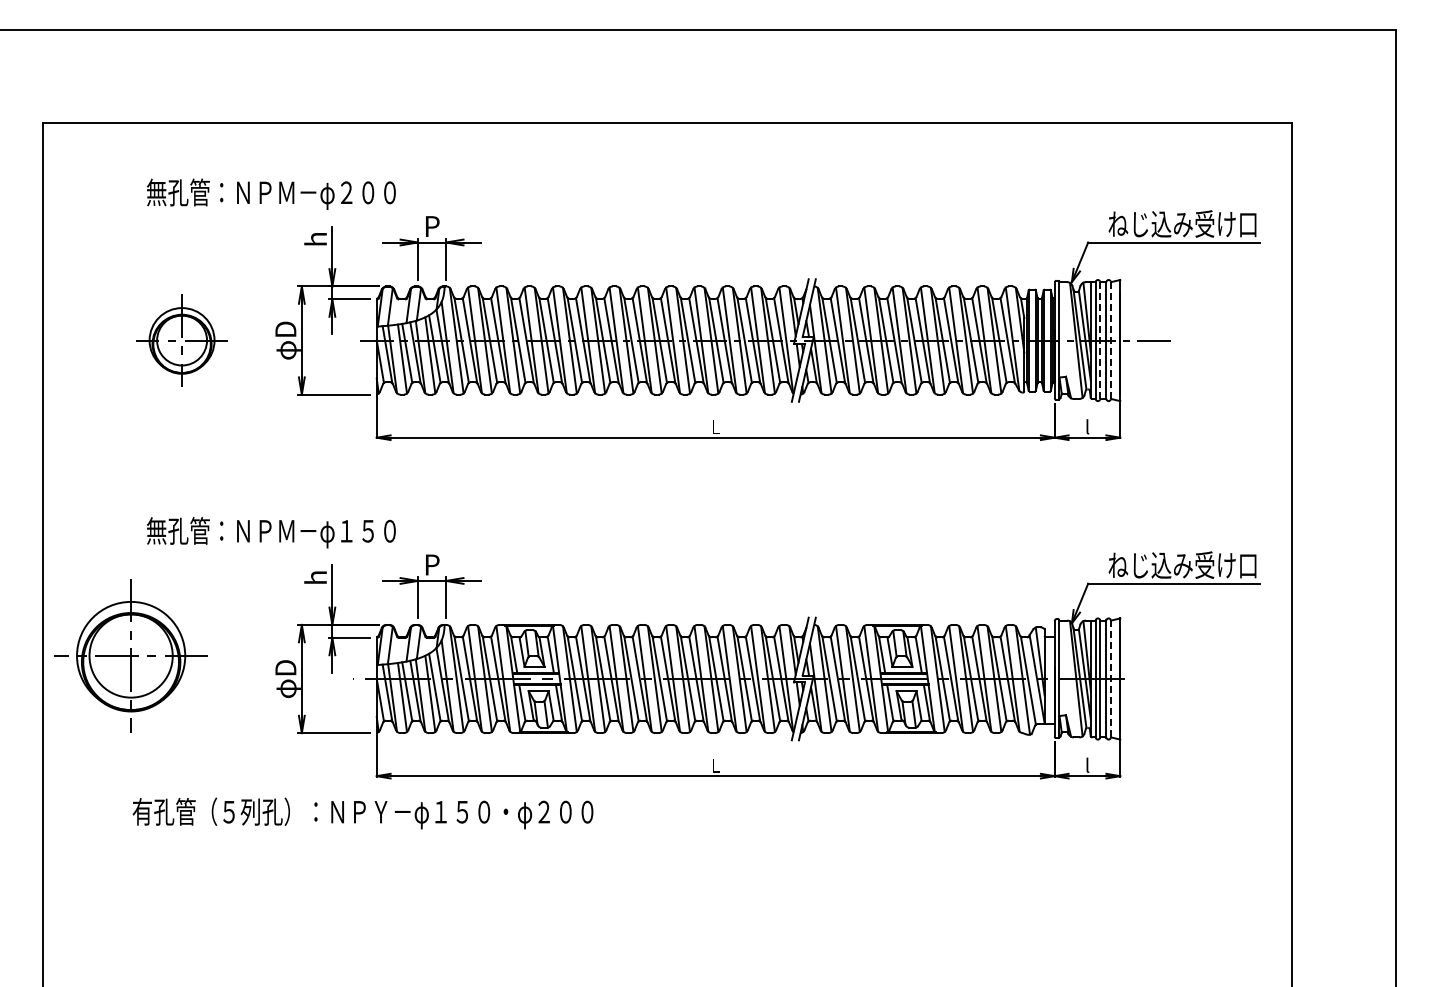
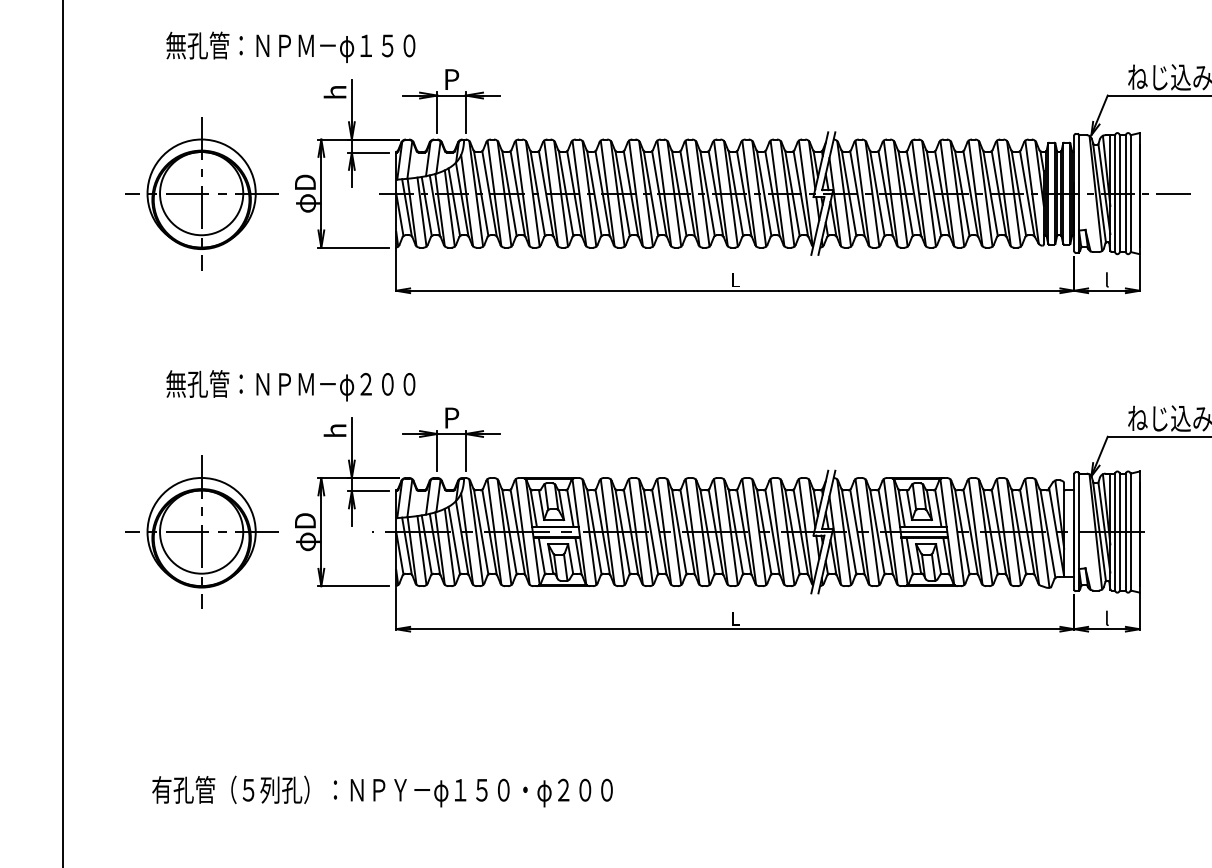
text: (357, 192) -> (377, 45), 無孔管：ＮＰＭ－φ２００ -> 無孔管：ＮＰＭ－φ１５０
part: (181, 340) -> (201, 193), size x1.67
line: (1100, 340) -> (1120, 193), dashed -> solid
line: (1111, 340) -> (1131, 193), dashed -> solid
text: (357, 530) -> (377, 383), 無孔管：ＮＰＭ－φ１５０ -> 無孔管：ＮＰＭ－φ２００
part: (130, 655) -> (201, 531), moved
line: (1111, 679) -> (1131, 532), dashed -> solid
text: (362, 813) -> (382, 791), moved

